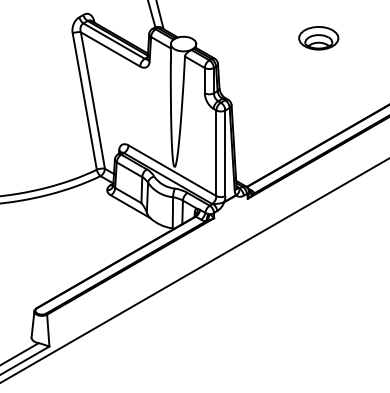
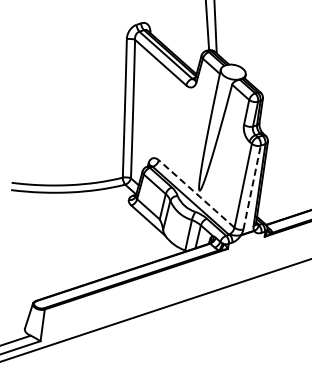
line: (225, 153) -> (252, 187), solid -> dashed
line: (172, 170) -> (196, 193), solid -> dashed

